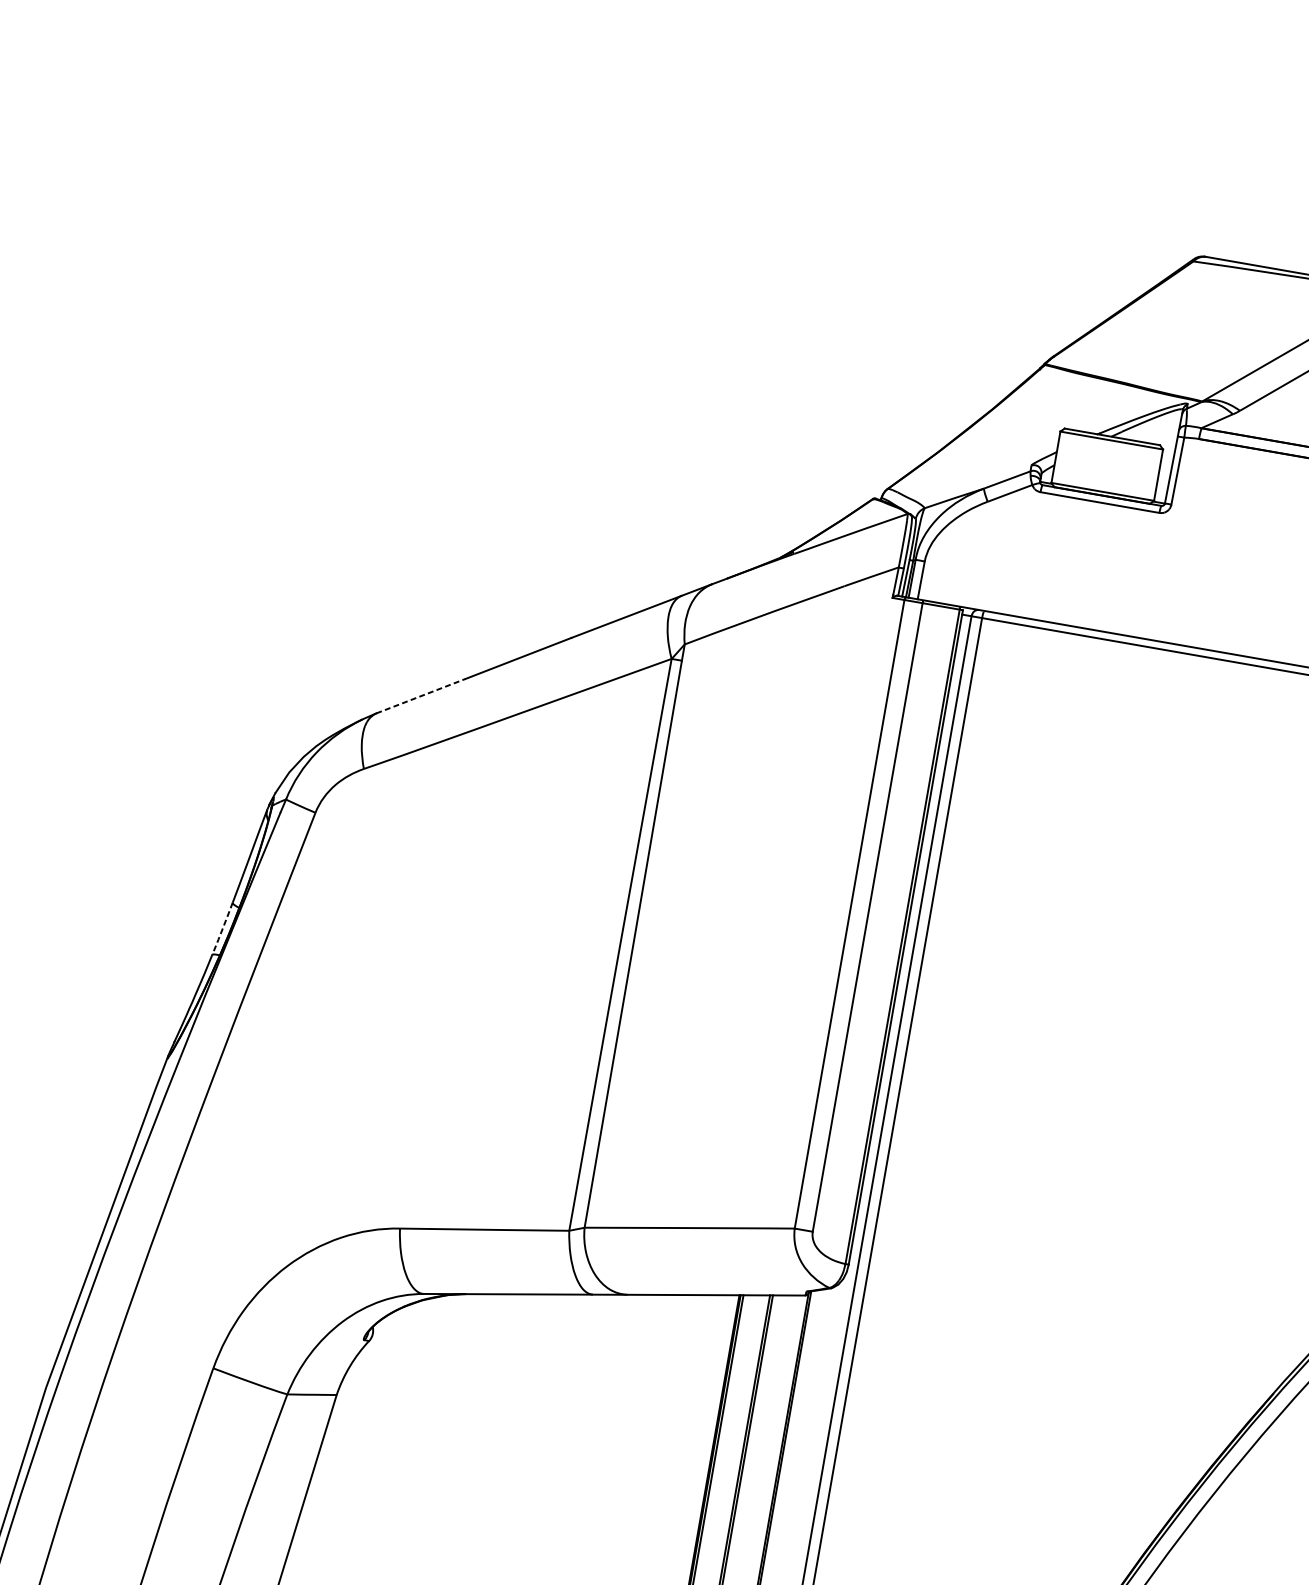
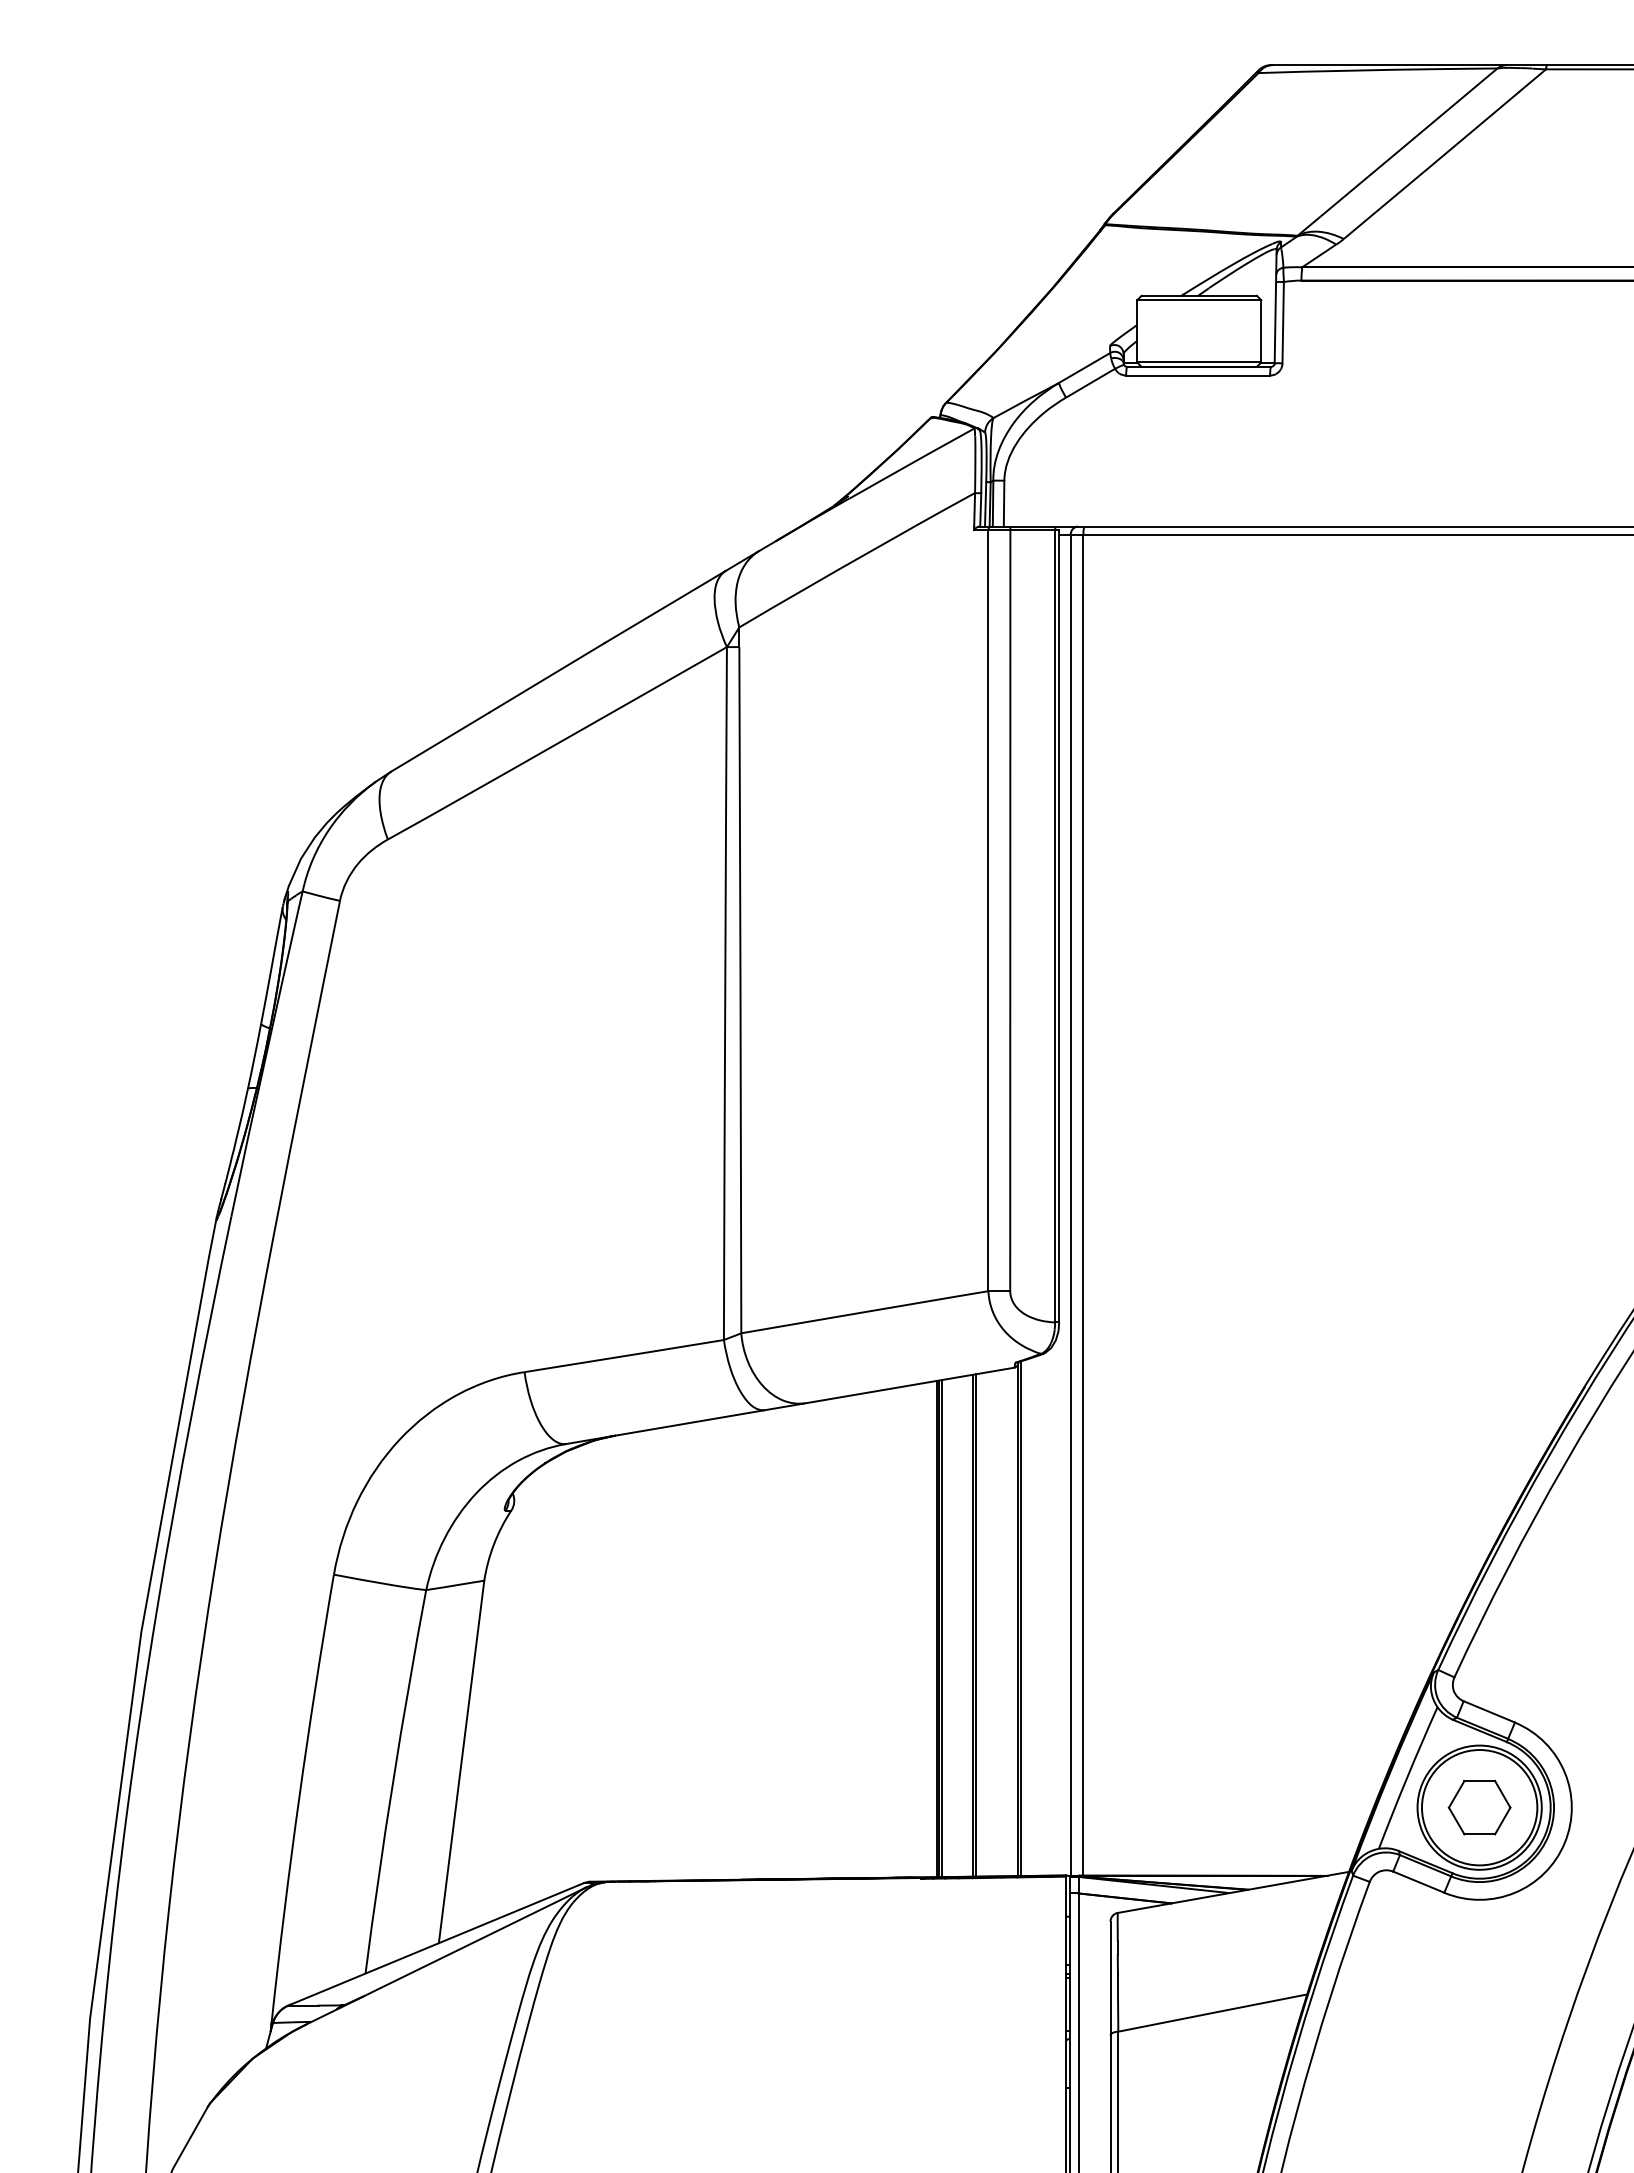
line: (421, 695) -> (440, 741), dashed -> solid
line: (222, 928) -> (254, 1056), dashed -> solid

